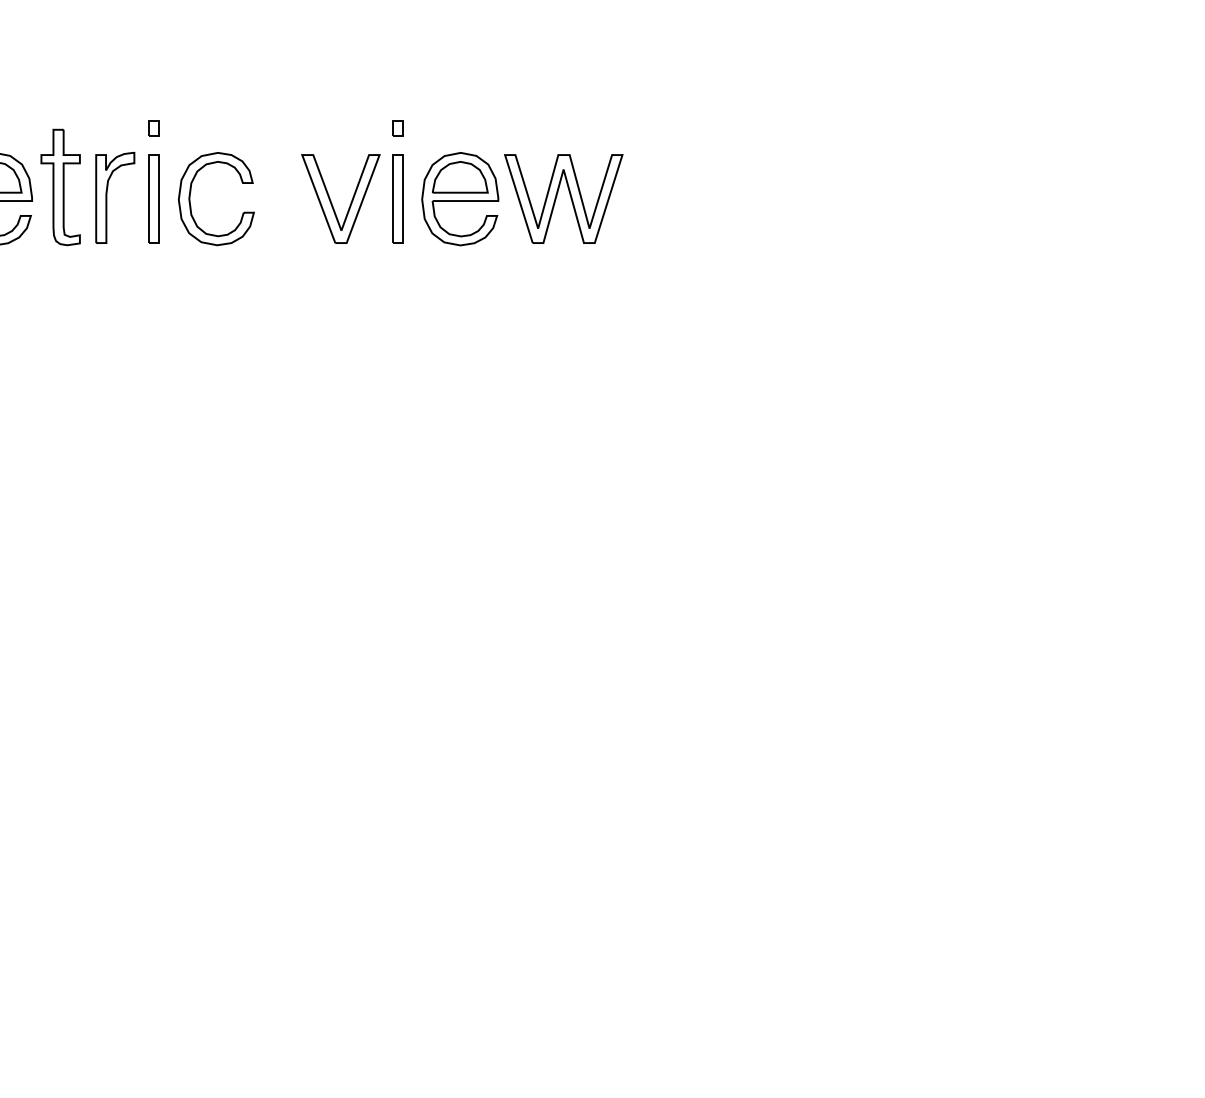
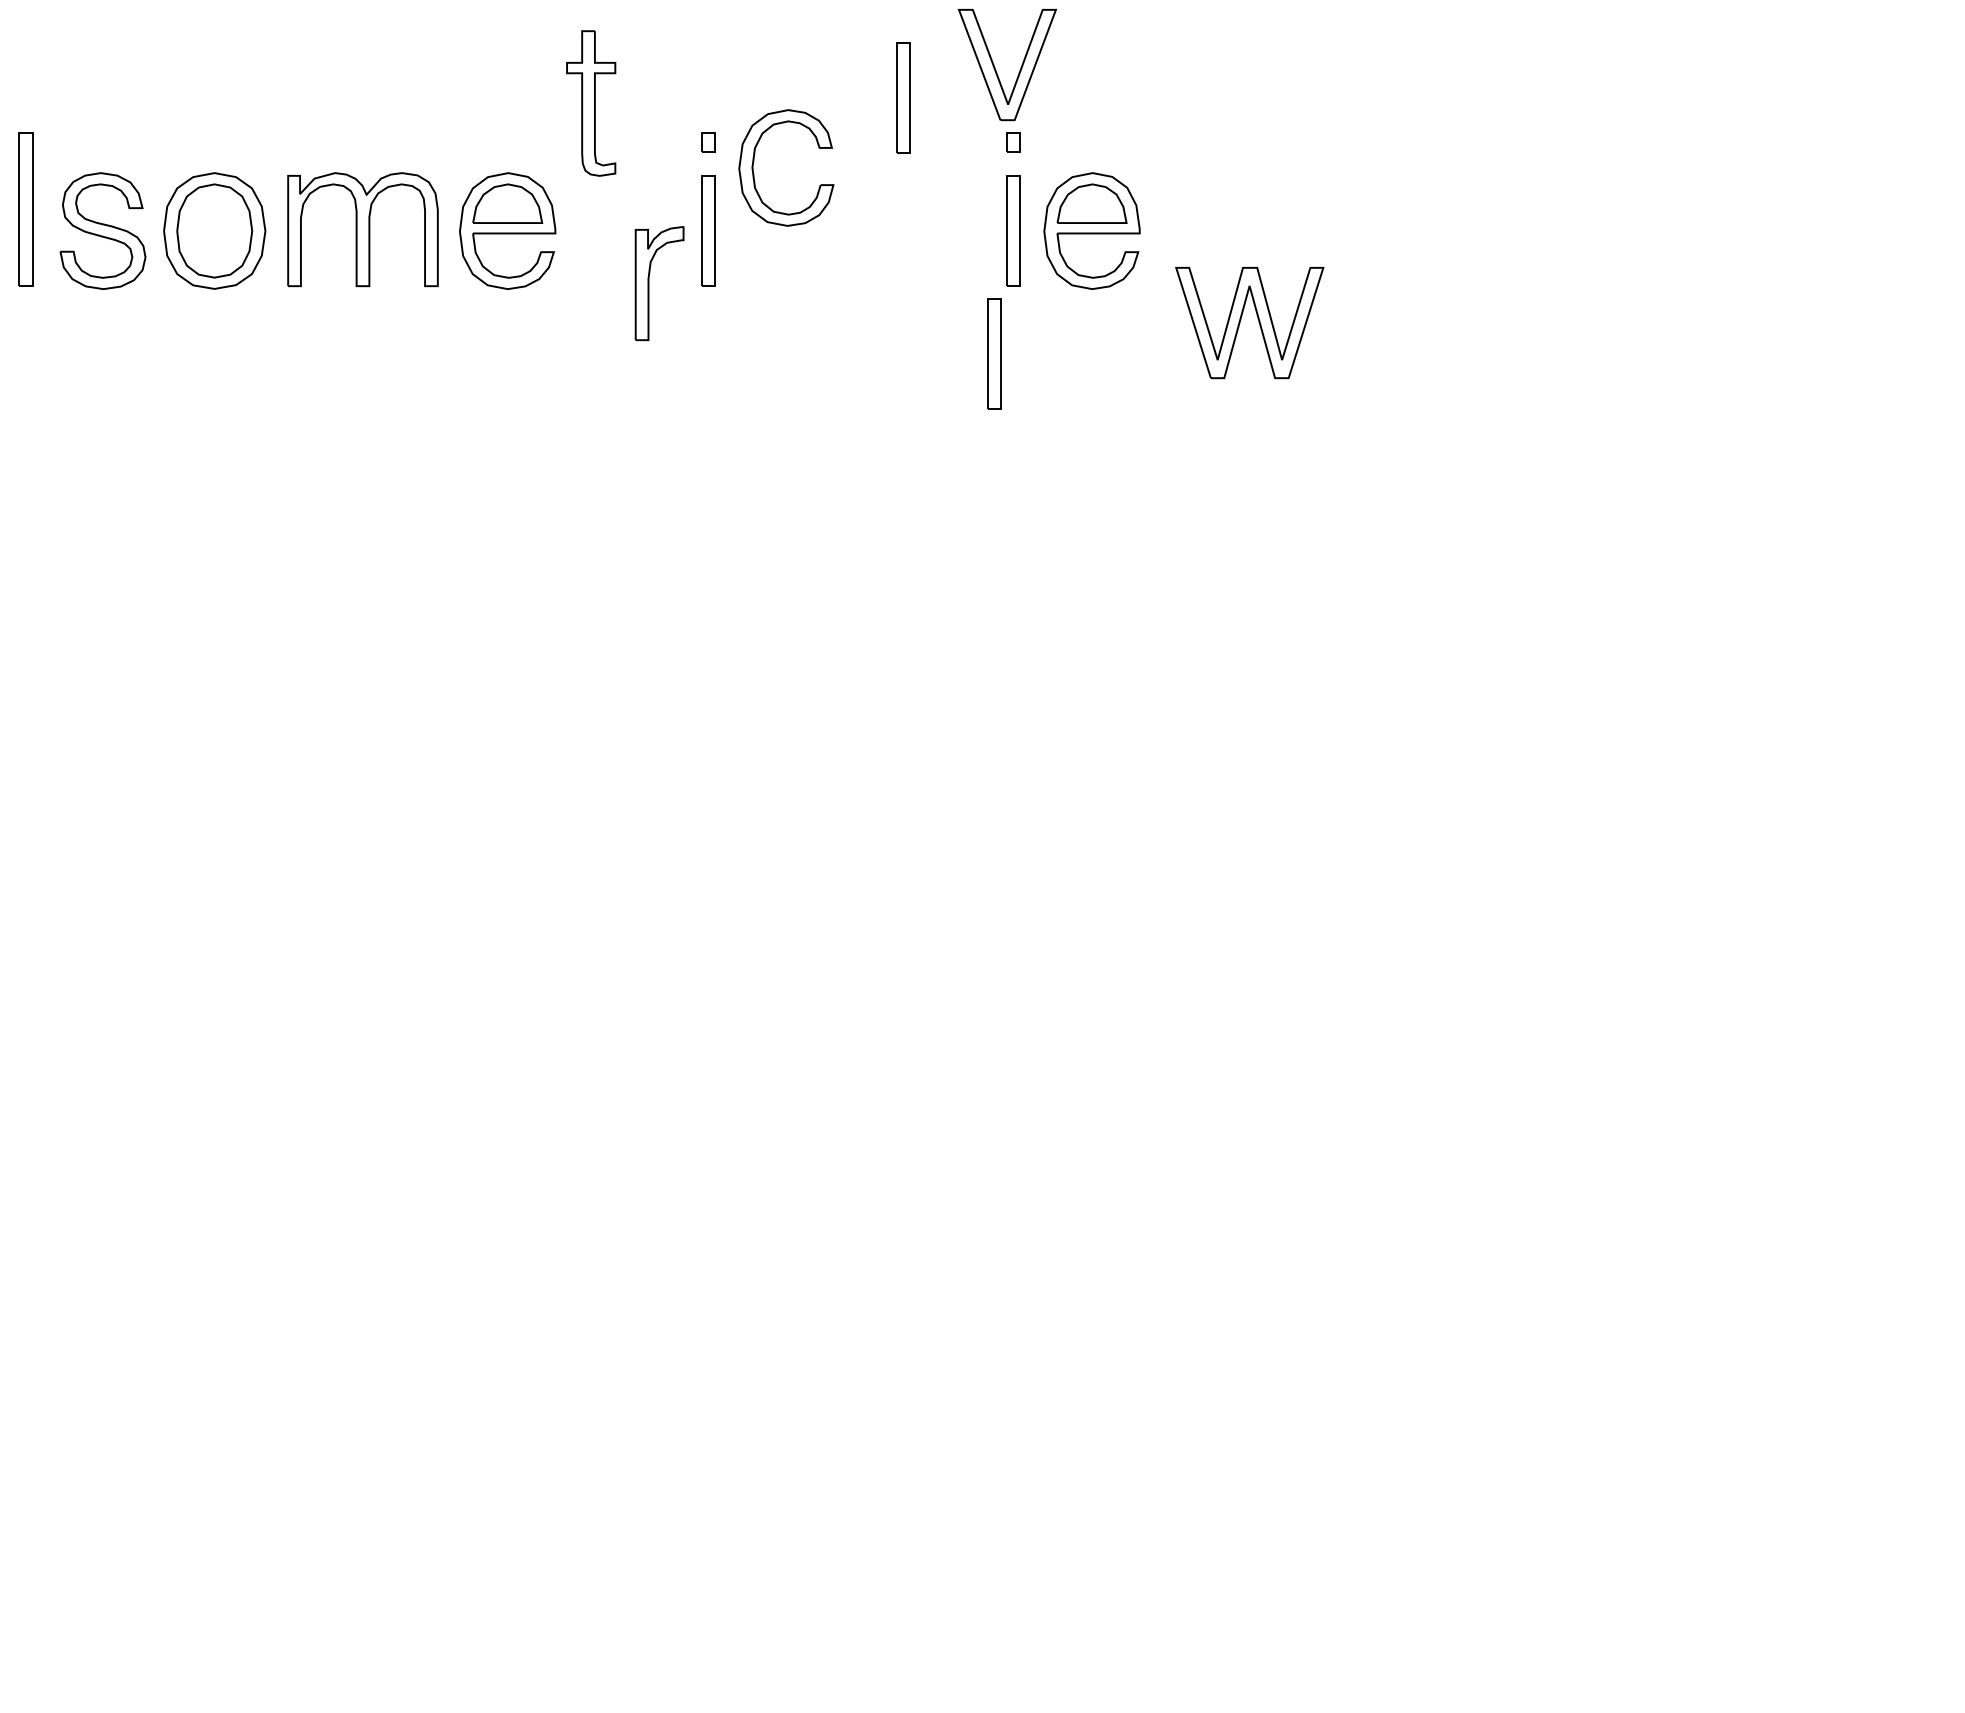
part: (309, 92) -> (903, 97), added
part: (60, 187) -> (591, 103), moved
part: (190, 193) -> (754, 161), moved
part: (557, 196) -> (1241, 319), moved
part: (107, 197) -> (649, 283), moved
part: (331, 201) -> (995, 67), moved
part: (382, 296) -> (994, 353), added

